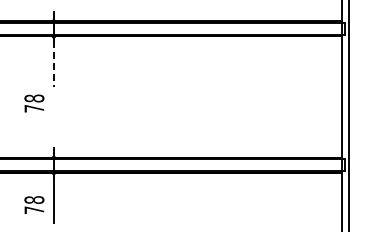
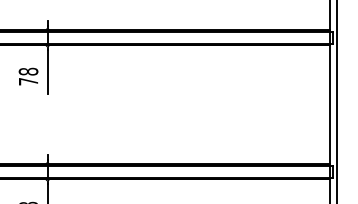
line: (53, 64) -> (47, 72), dashed -> solid
text: (34, 103) -> (28, 76), moved

